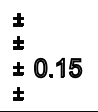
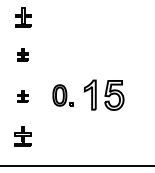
part: (18, 42) -> (22, 54), size x0.6
part: (18, 68) -> (22, 96), size x0.6
part: (43, 68) -> (62, 96), size x0.7

